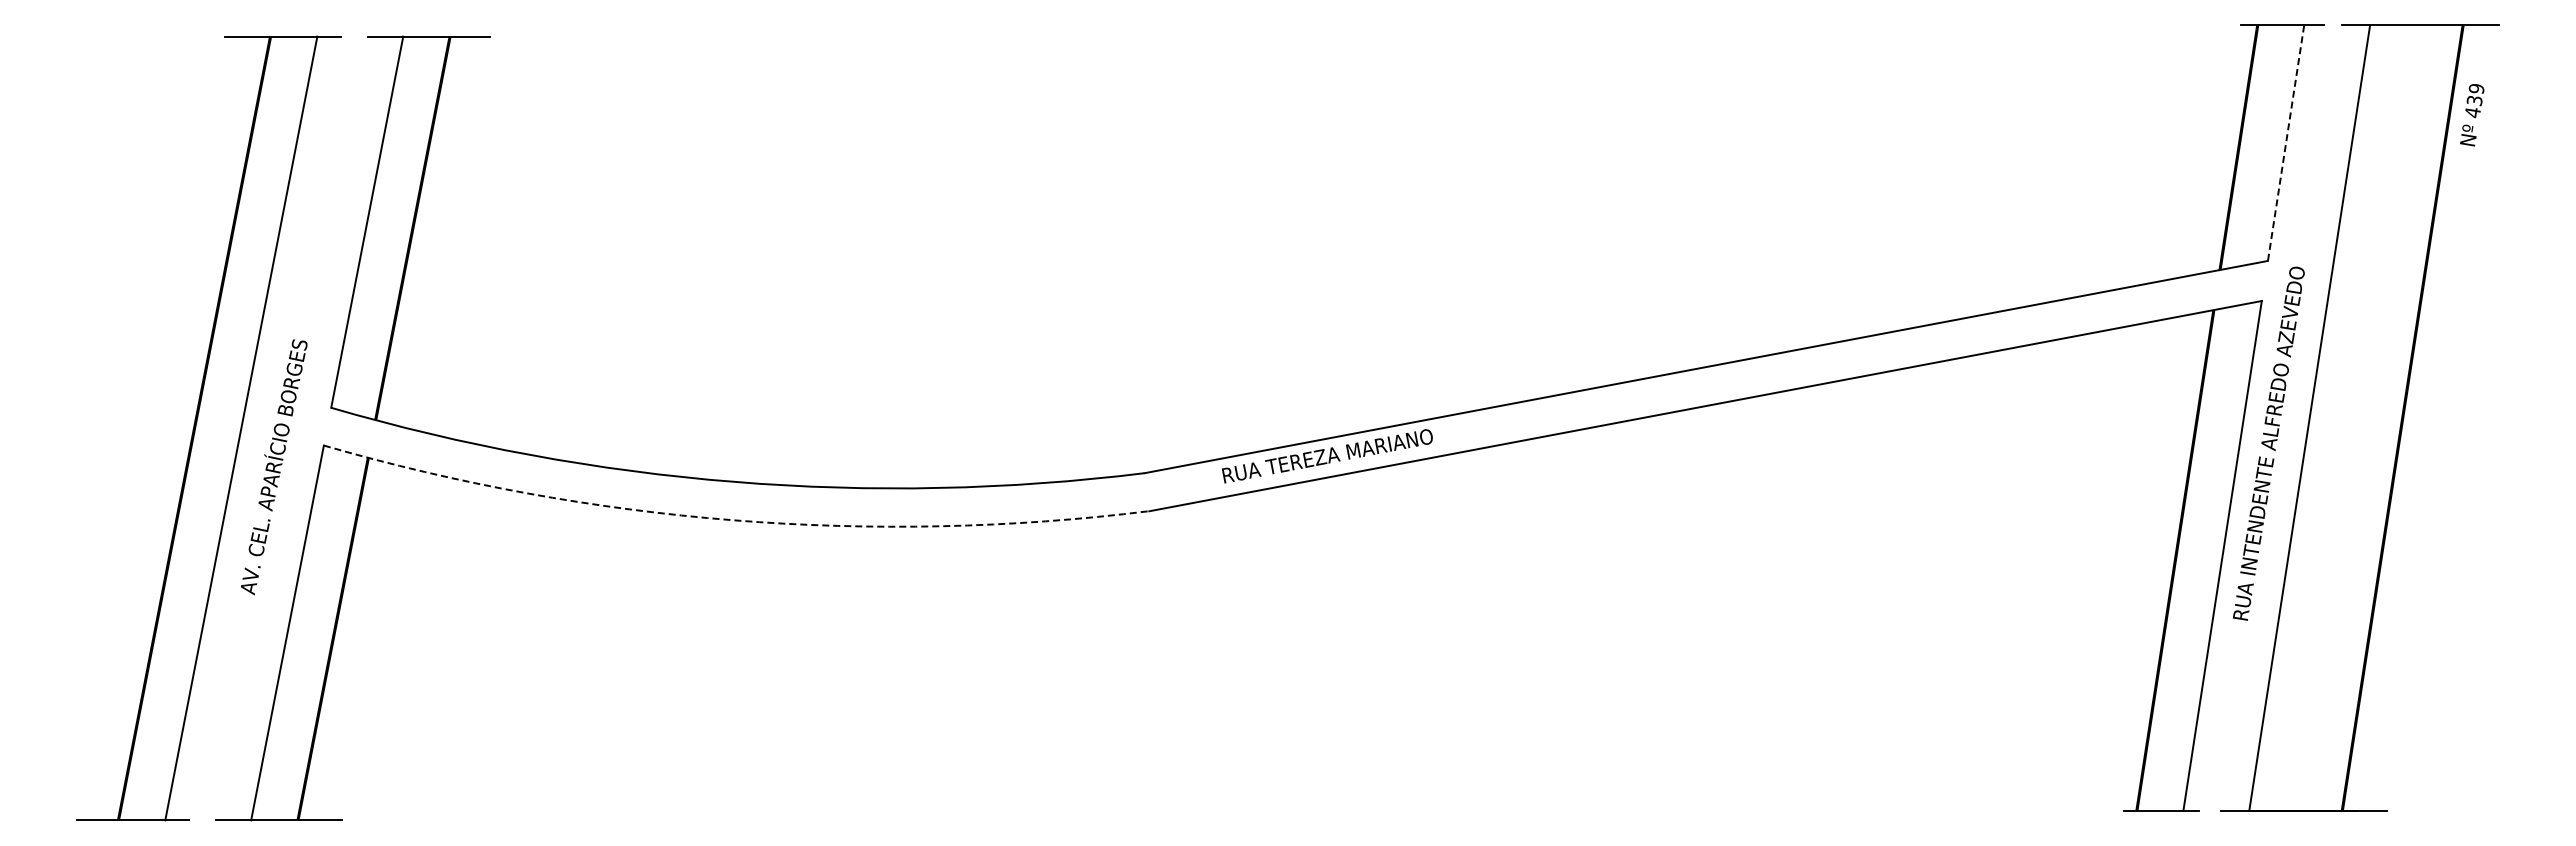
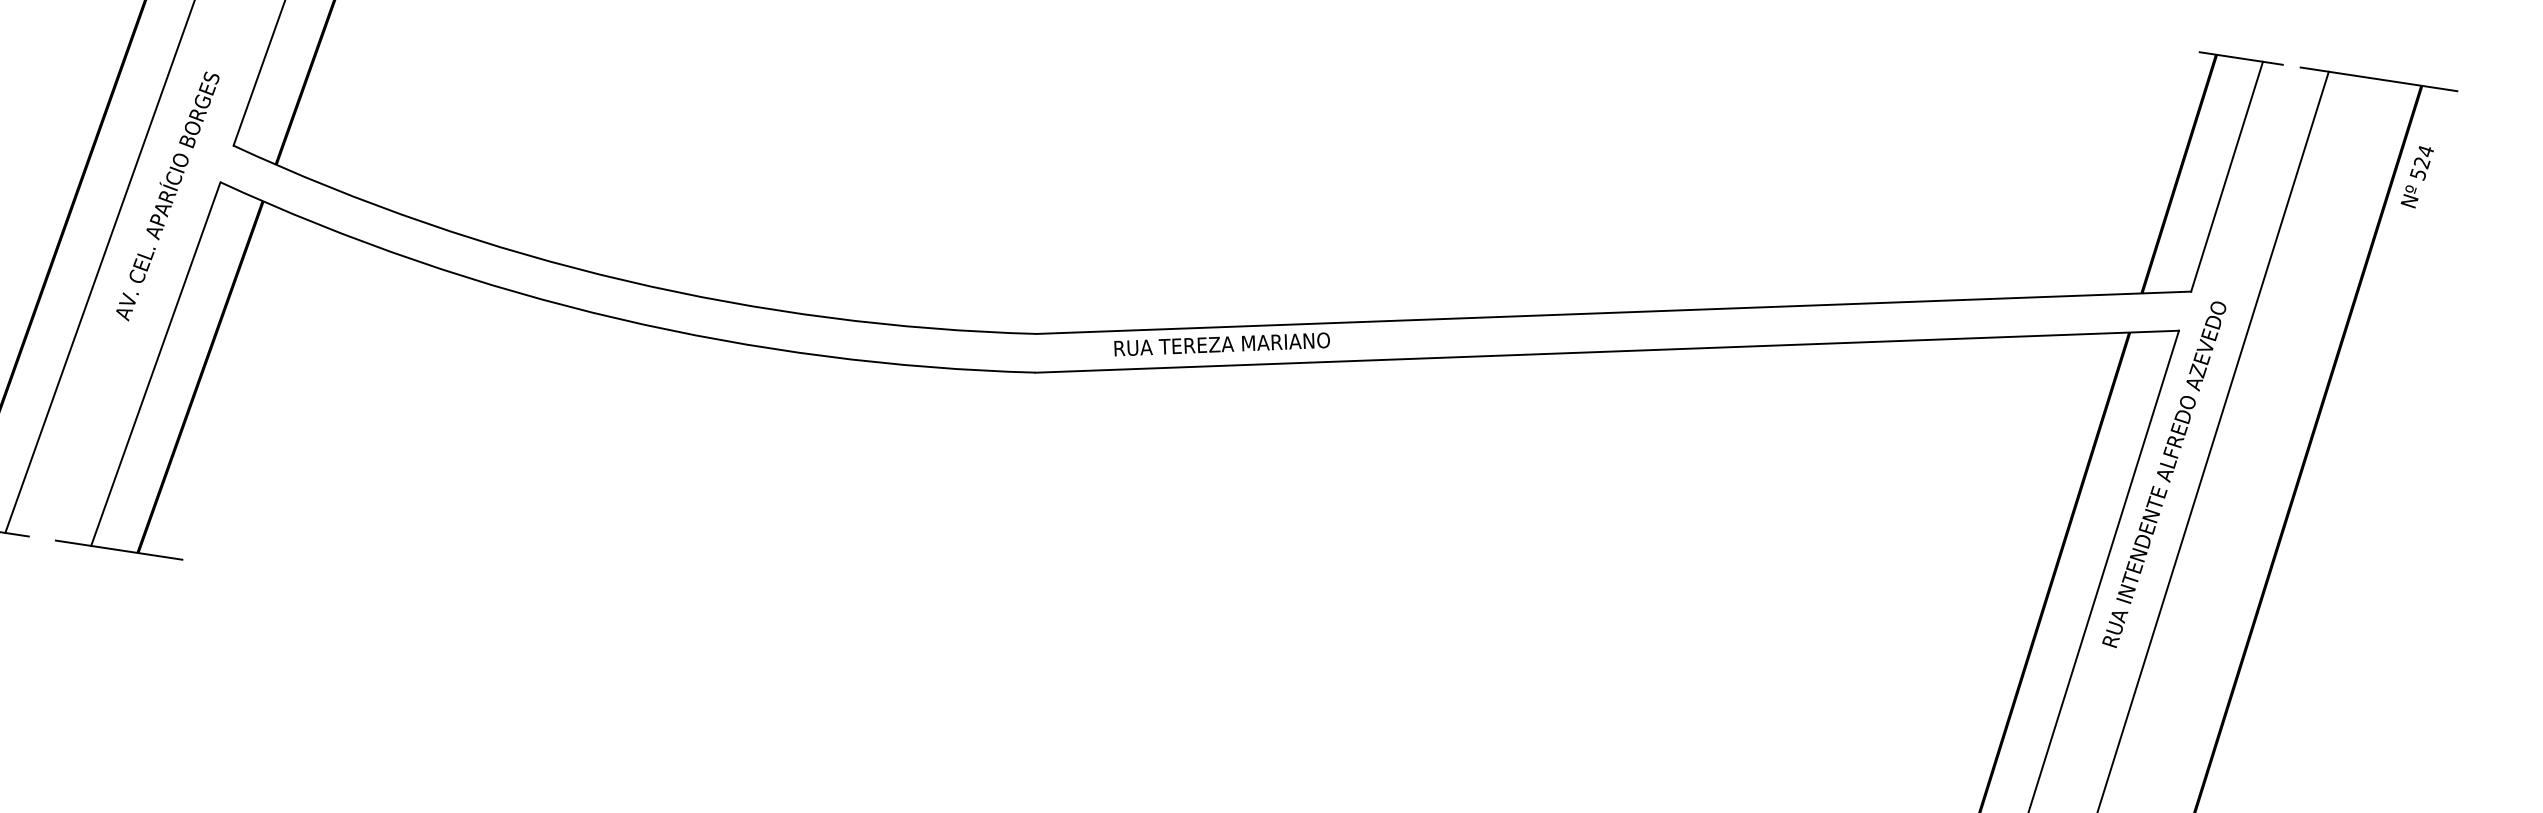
text: (2474, 101) -> (2421, 163), 439 -> 524
line: (2285, 143) -> (2226, 176), dashed -> solid
arc: (733, 520) -> (618, 319), dashed -> solid

